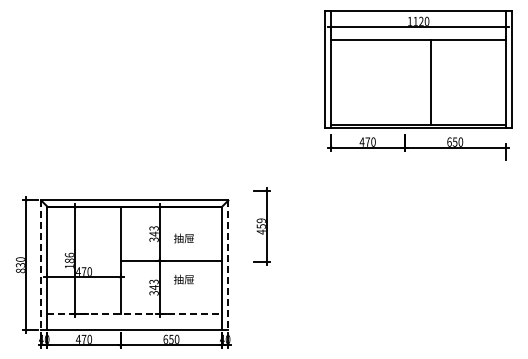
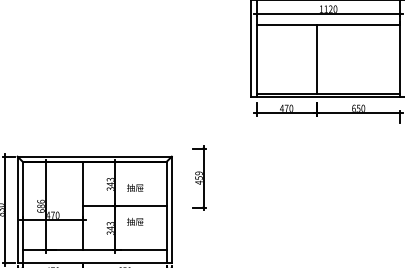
line: (430, 82) -> (316, 59), moved
line: (41, 265) -> (17, 210), dashed -> solid
line: (228, 265) -> (171, 210), dashed -> solid
text: (68, 266) -> (40, 211), 186 -> 686
line: (135, 314) -> (95, 250), dashed -> solid

